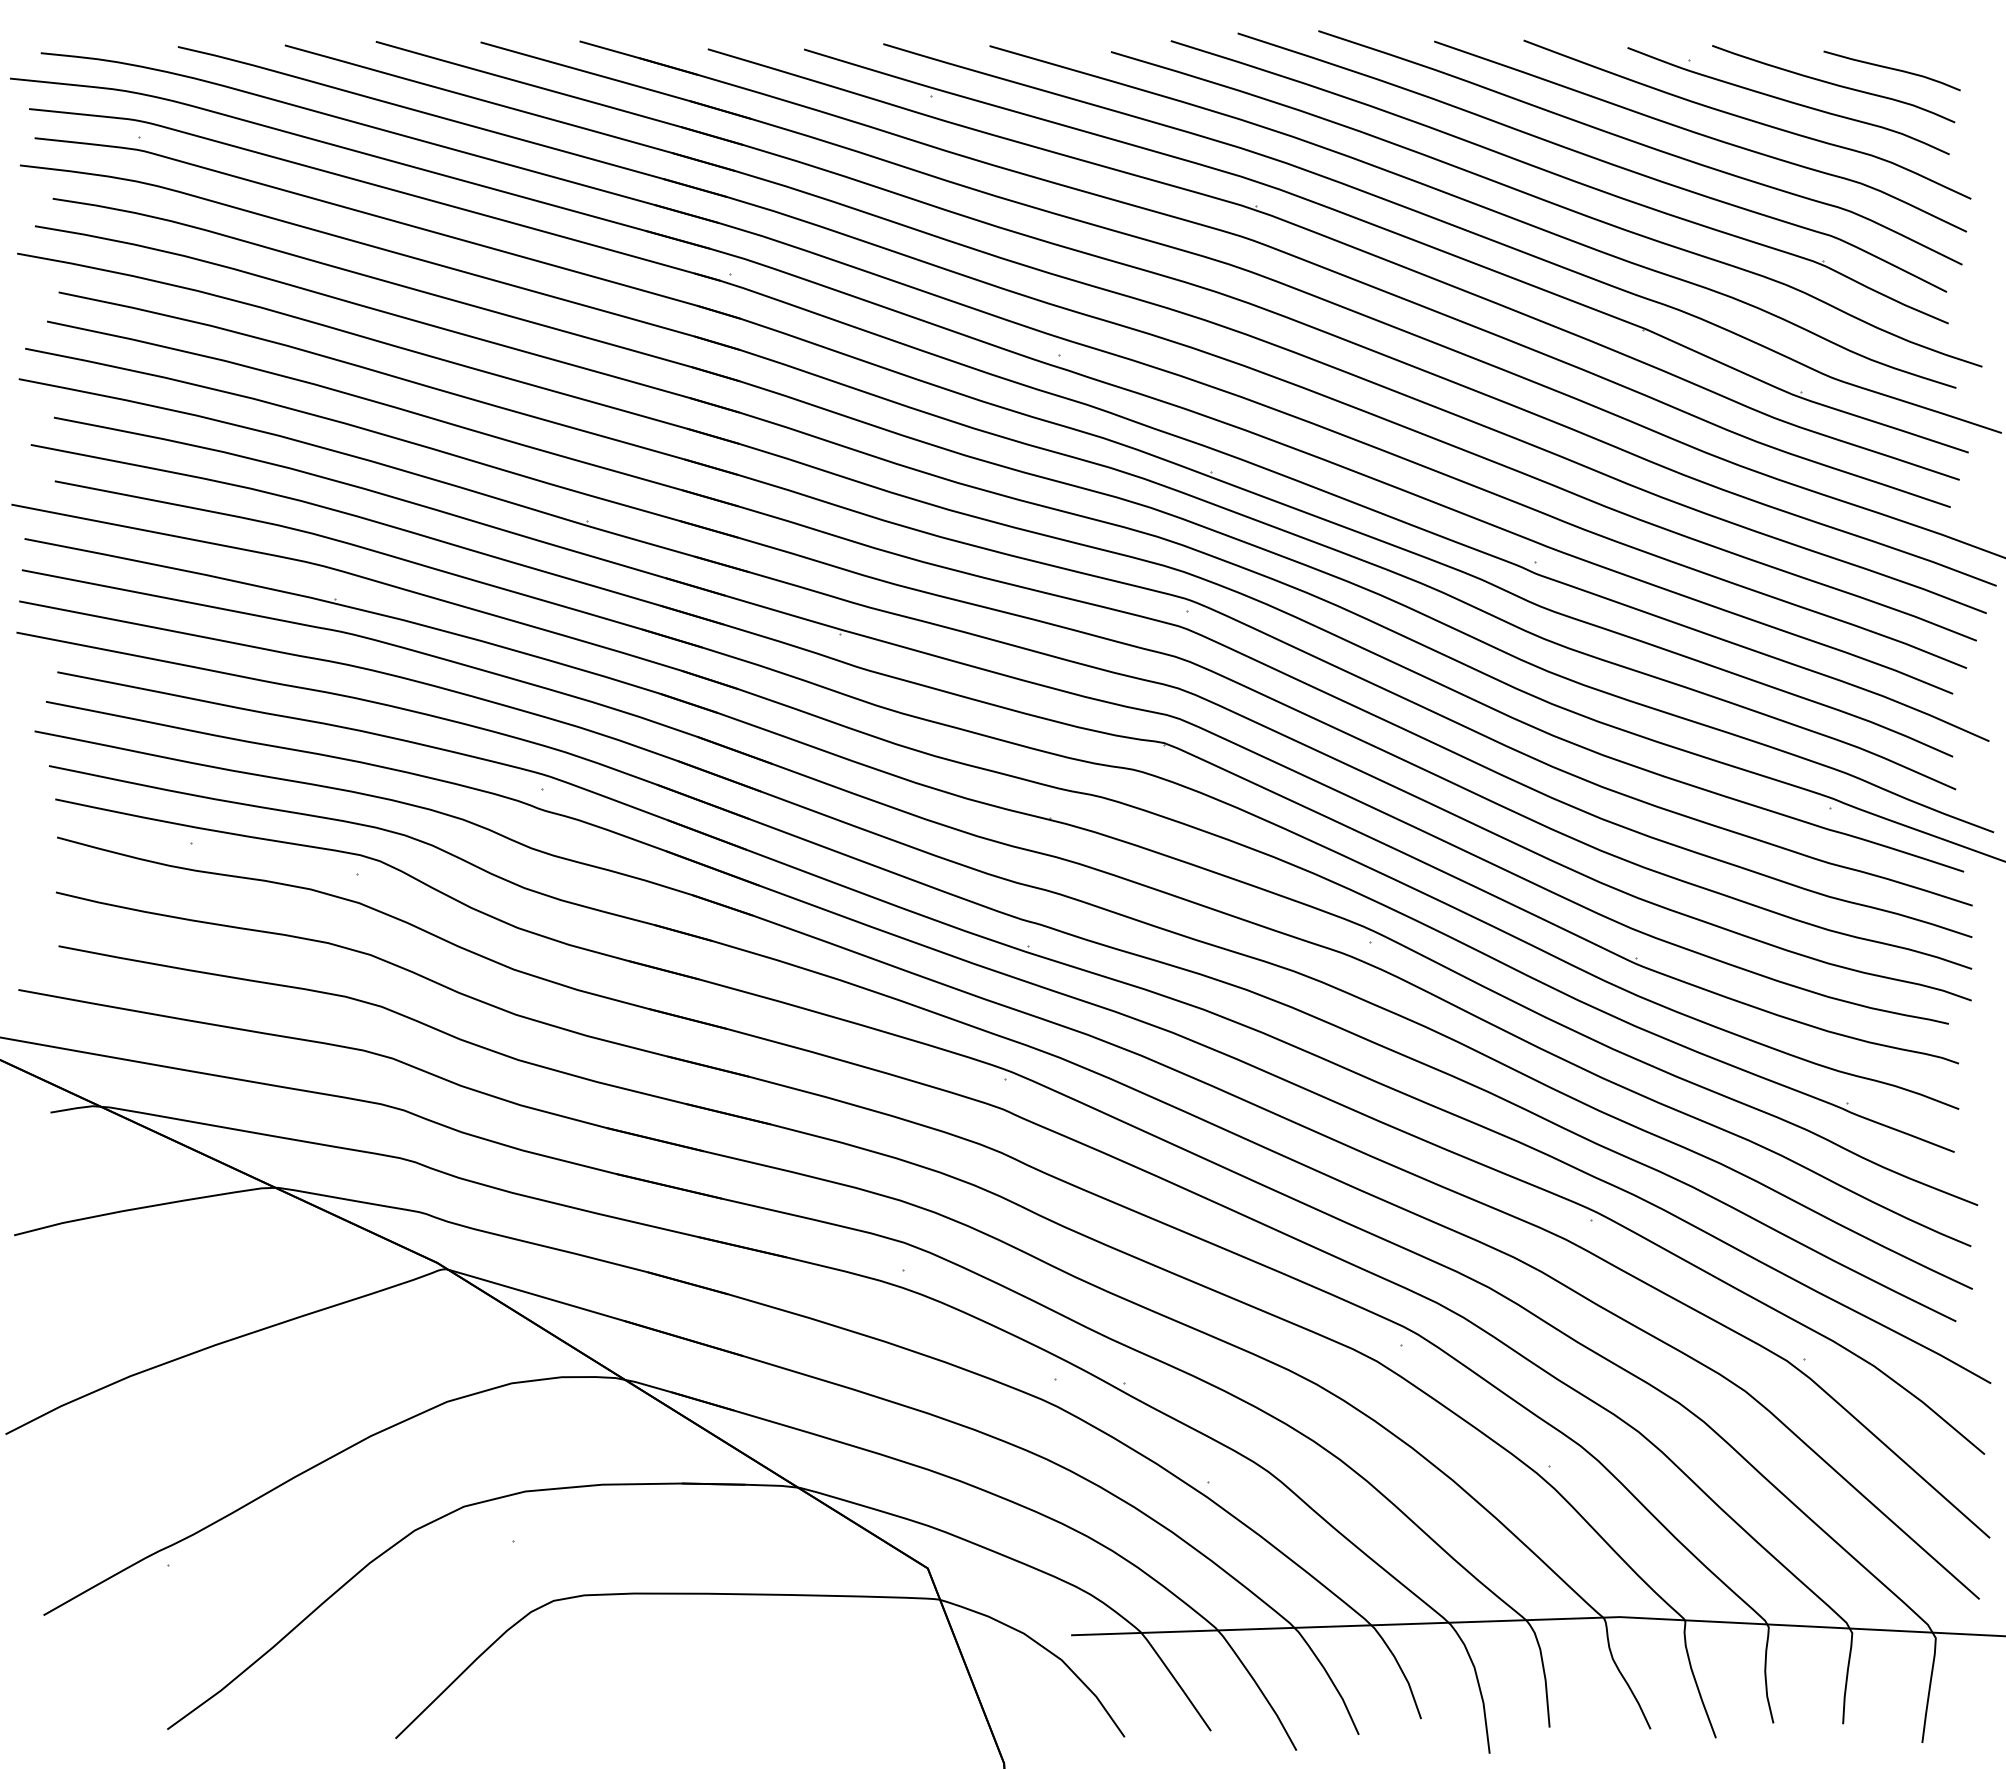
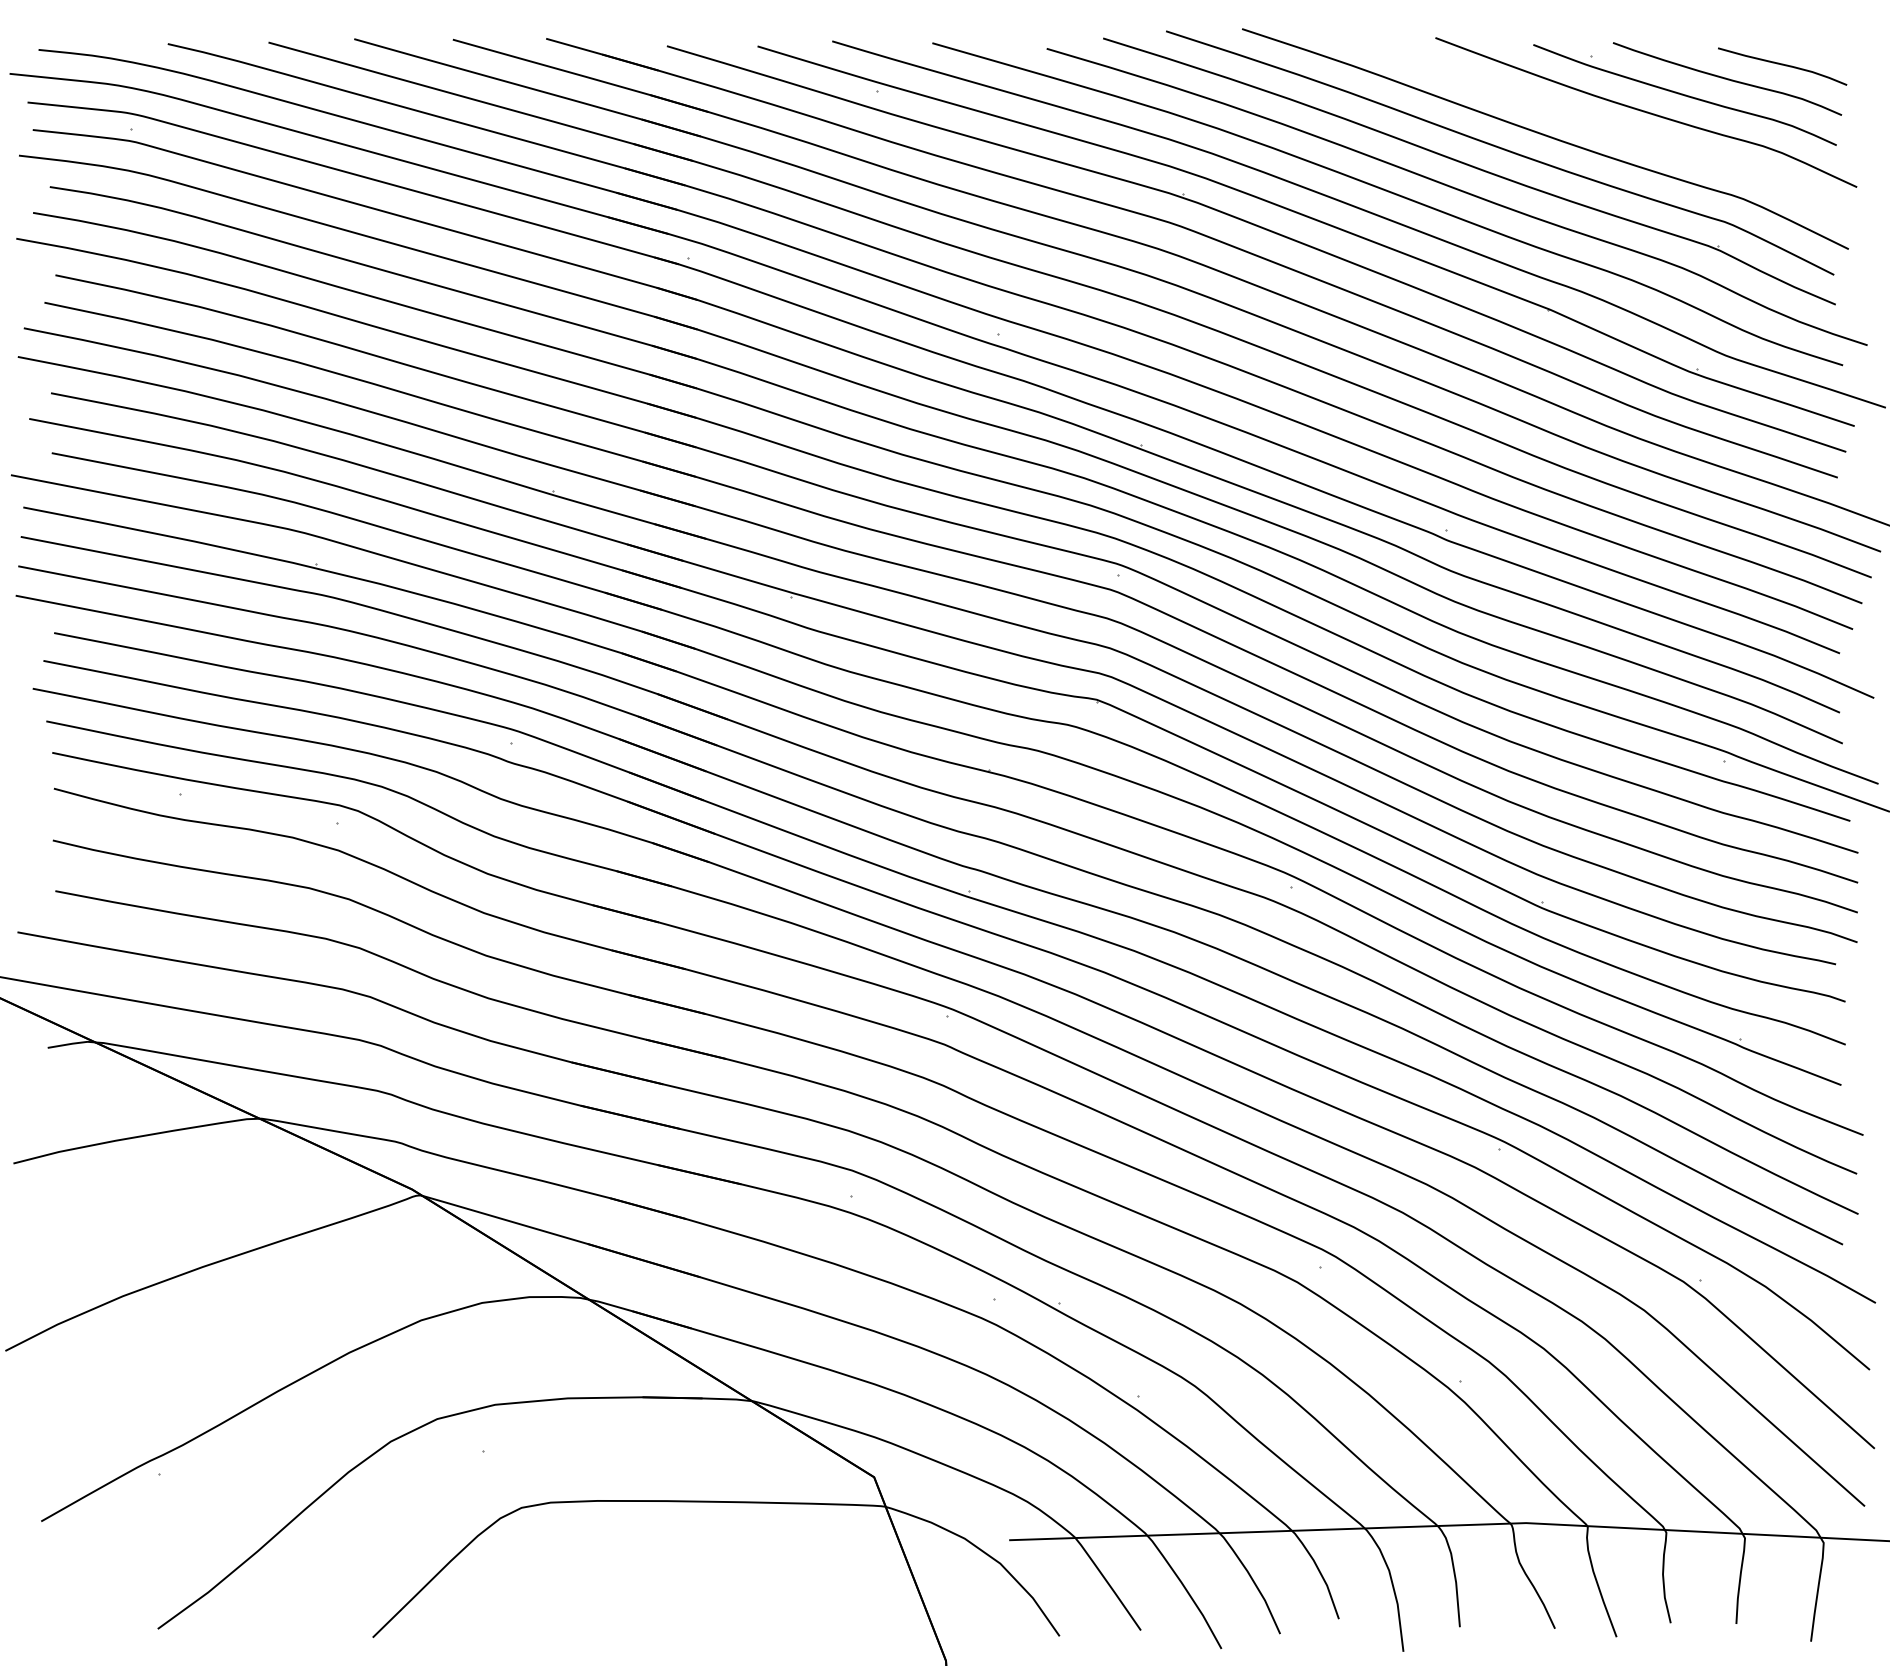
curve: (1700, 135) -> (1602, 127), removed

